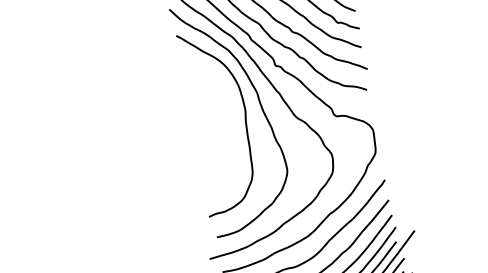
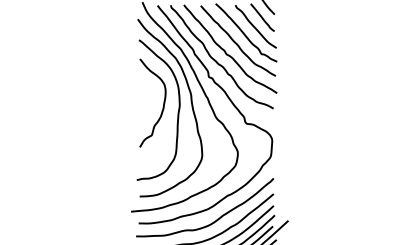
curve: (223, 115) -> (162, 106), added

